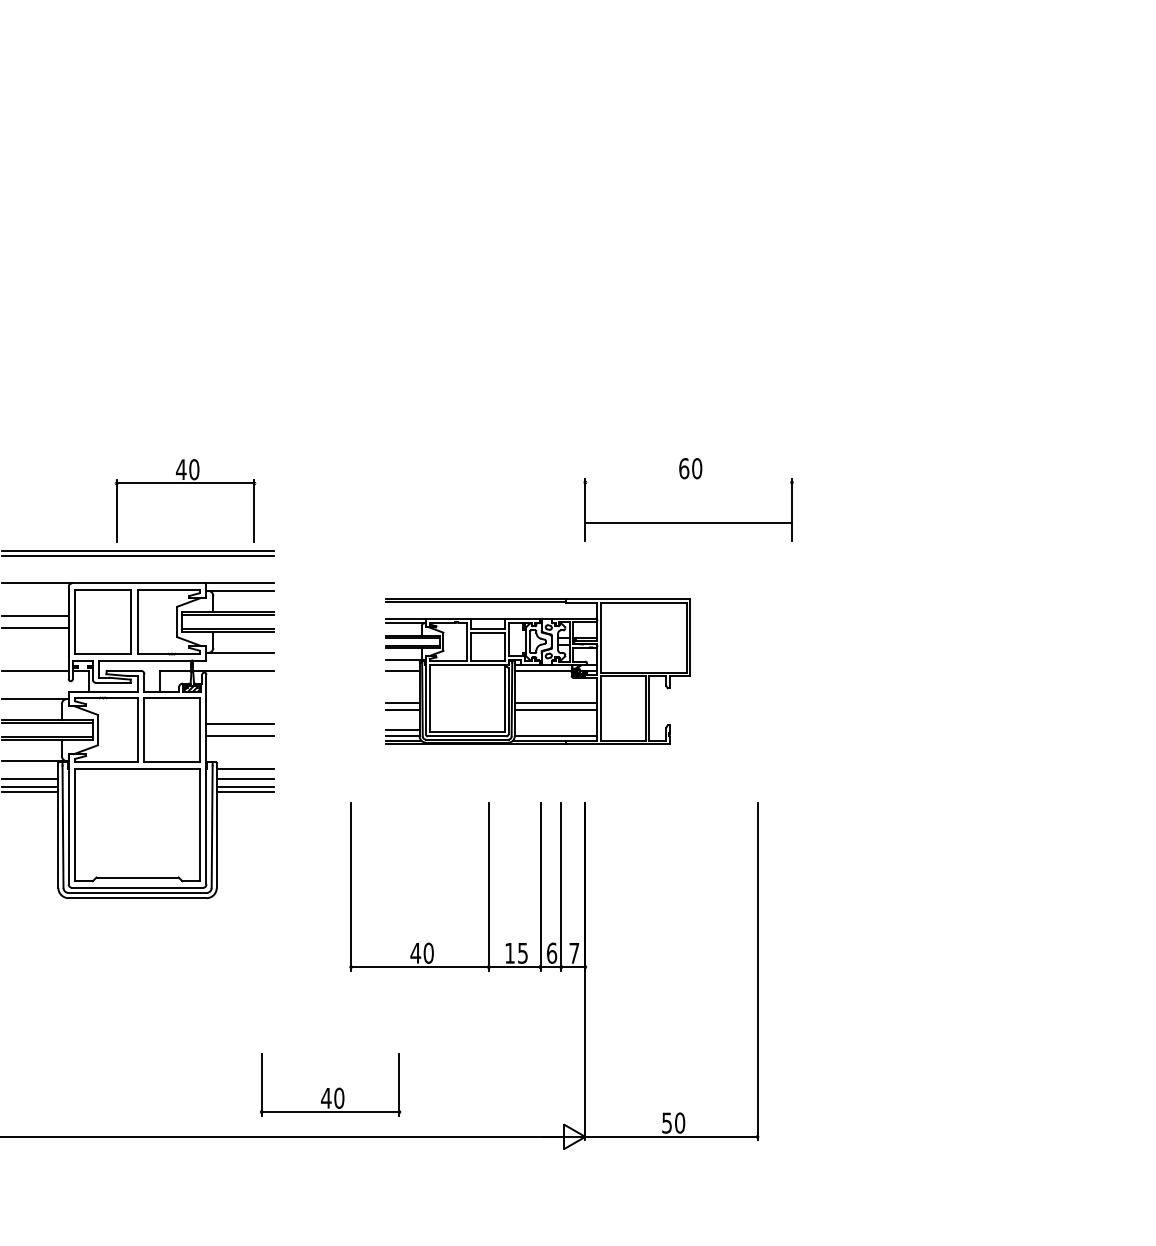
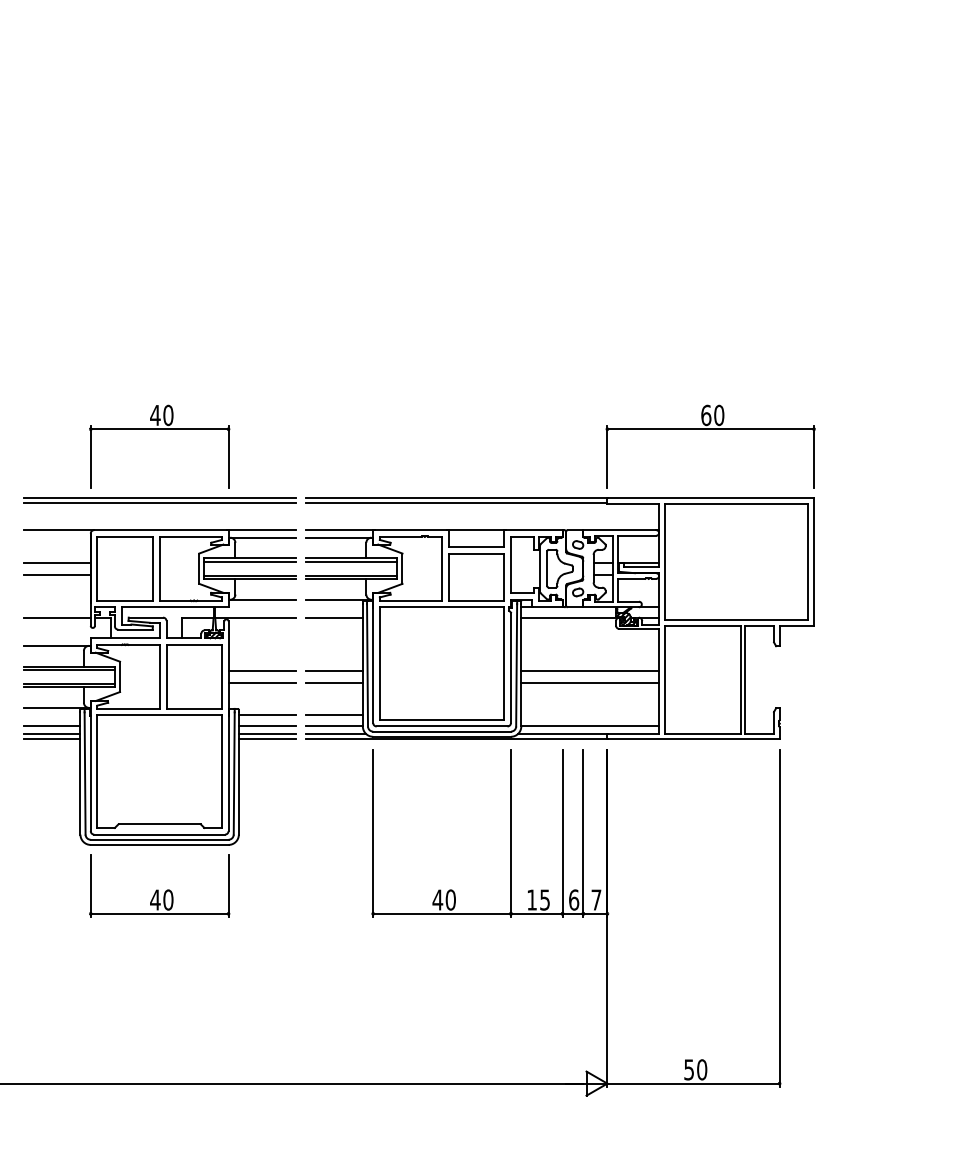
part: (185, 483) -> (159, 429), moved
line: (688, 523) -> (710, 429), moved
part: (537, 671) -> (559, 618), size x1.67
part: (330, 1084) -> (159, 886), moved

